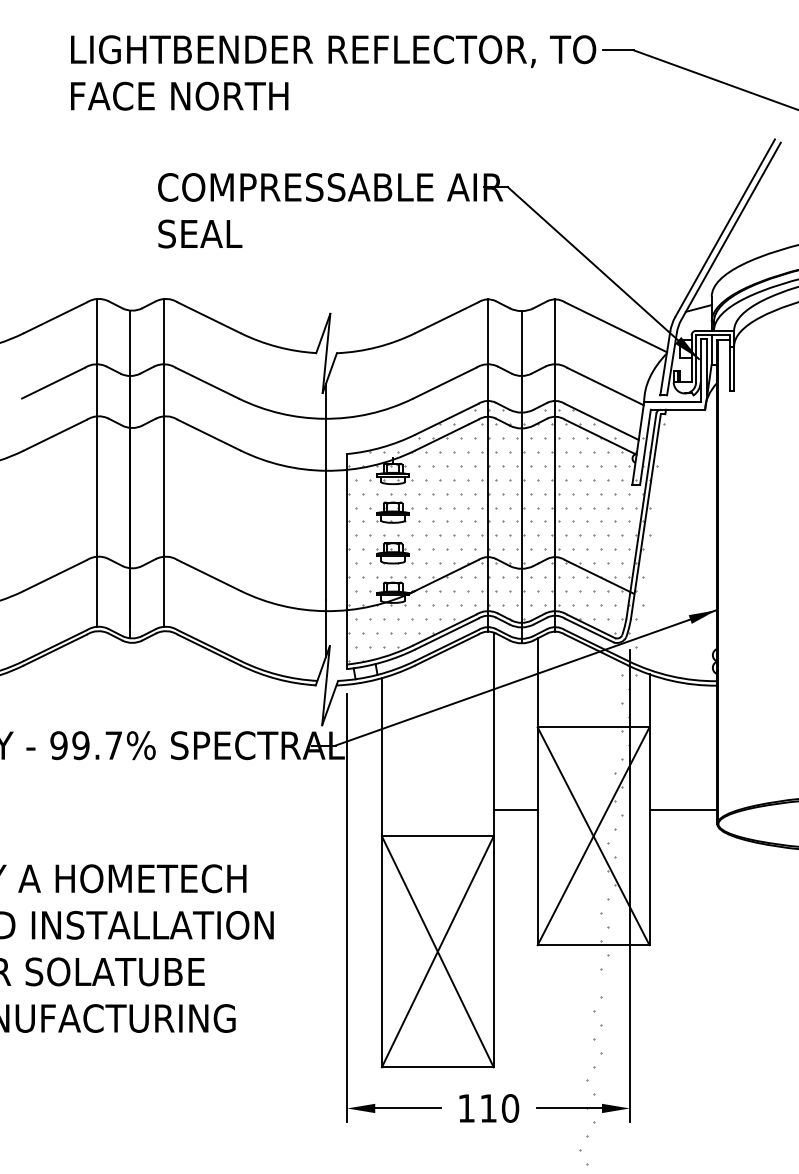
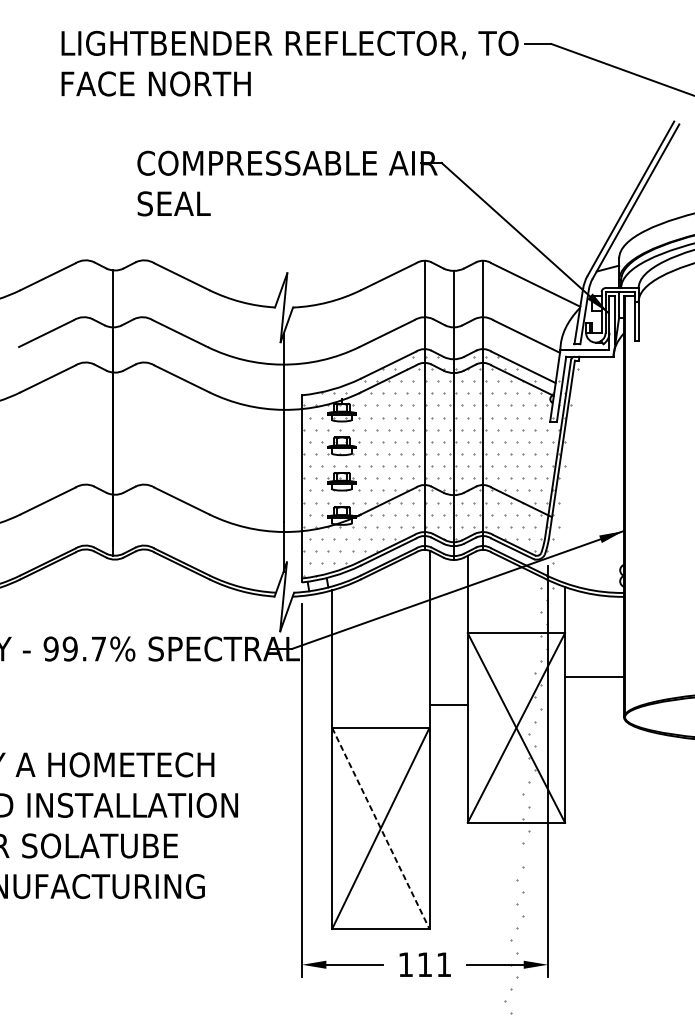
line: (96, 462) -> (83, 402), removed
line: (163, 462) -> (142, 402), removed
line: (683, 809) -> (594, 676), moved
line: (438, 952) -> (381, 829), solid -> dashed
text: (510, 1108) -> (444, 964), 110 -> 111

